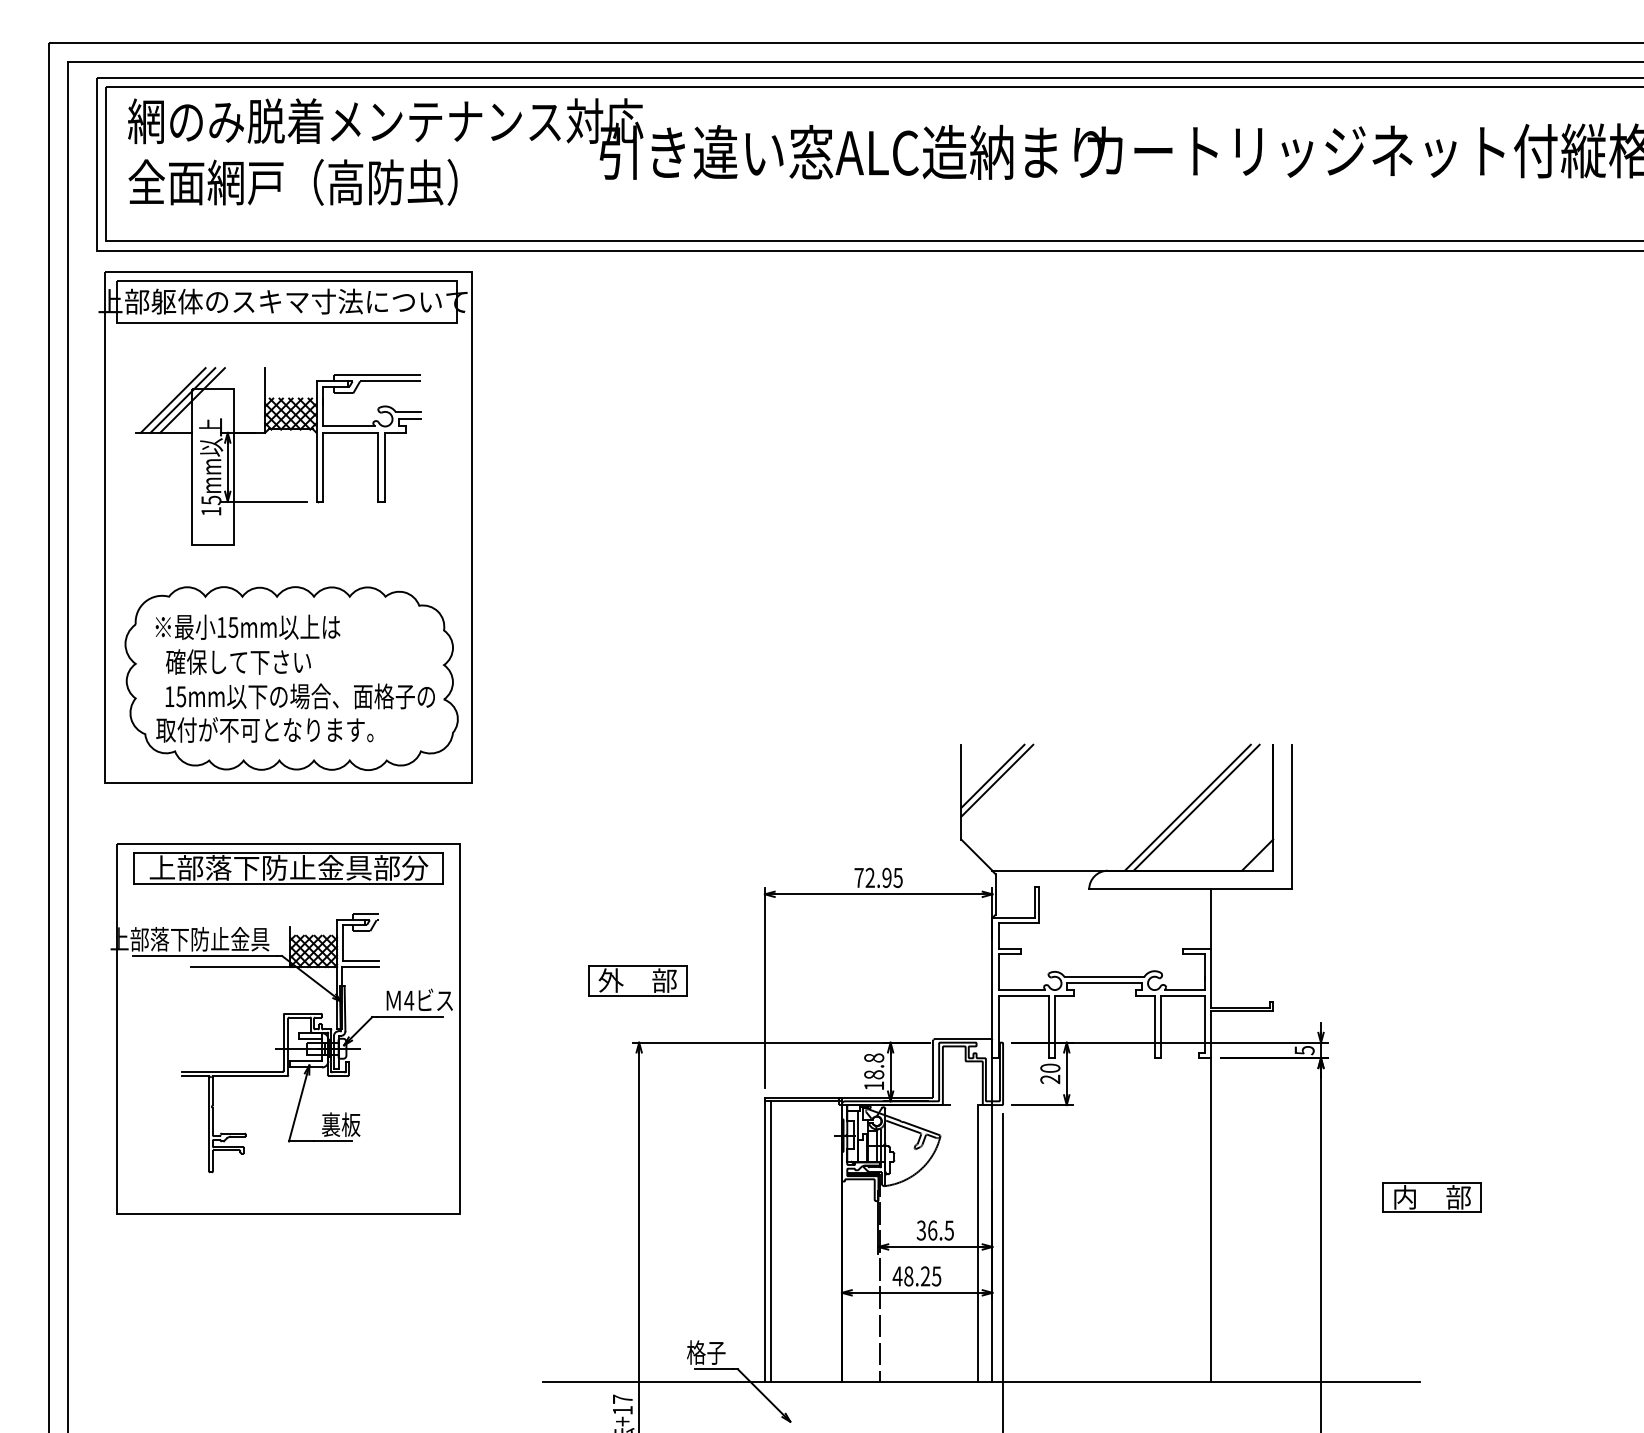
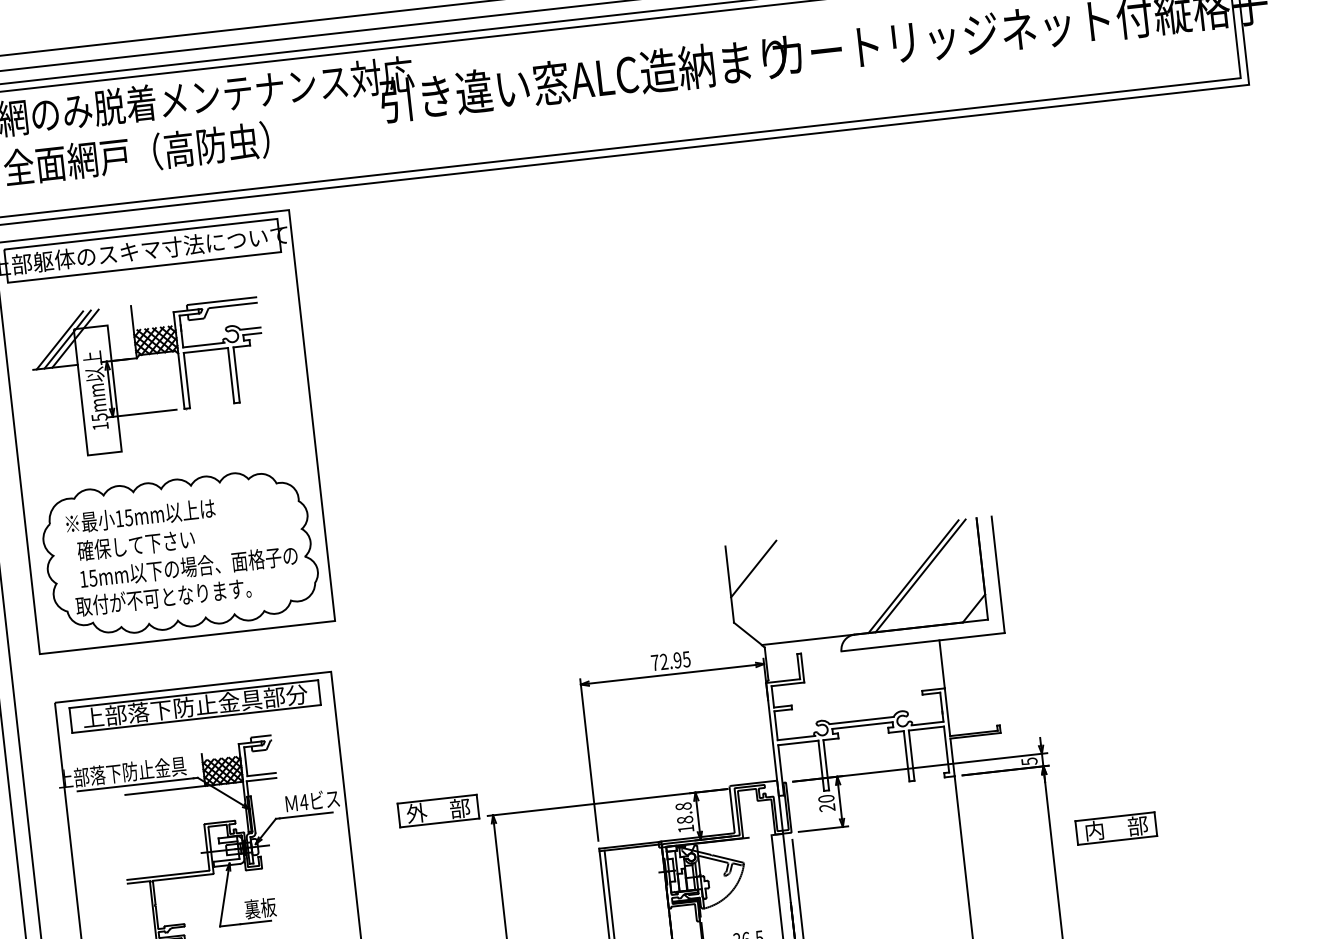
line: (997, 780) -> (757, 571), removed
part: (637, 980) -> (438, 810), moved
part: (1431, 1197) -> (1115, 828), moved

